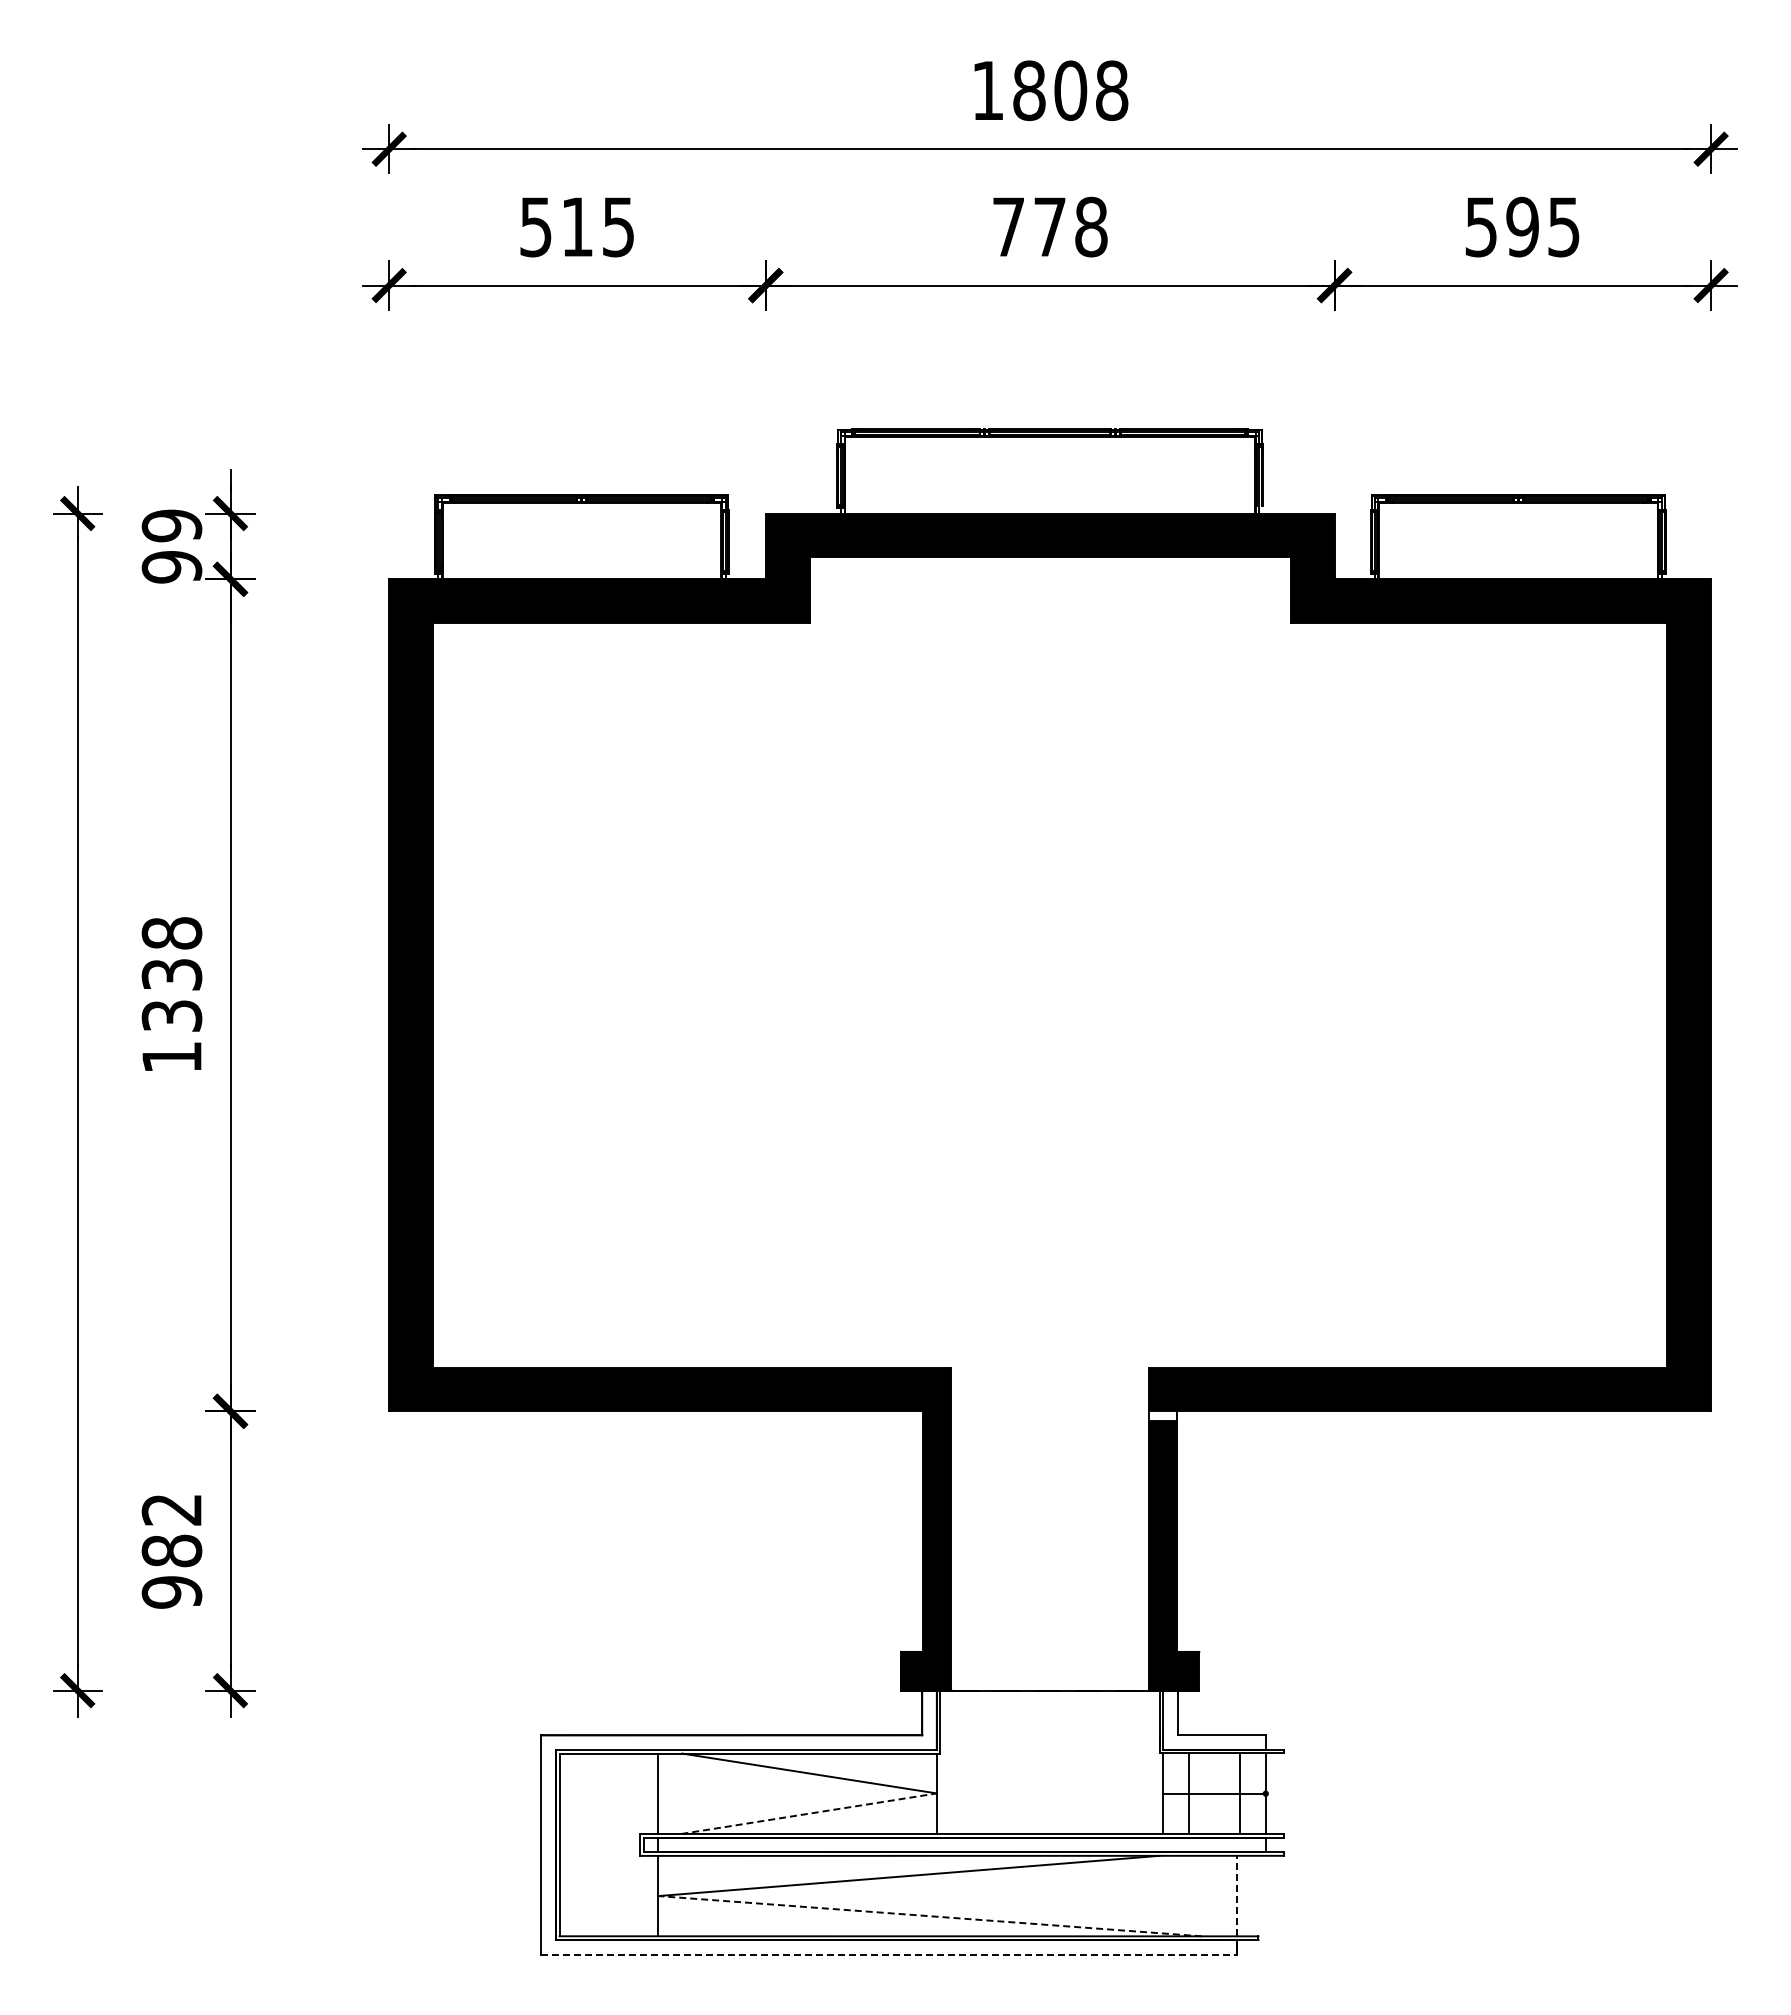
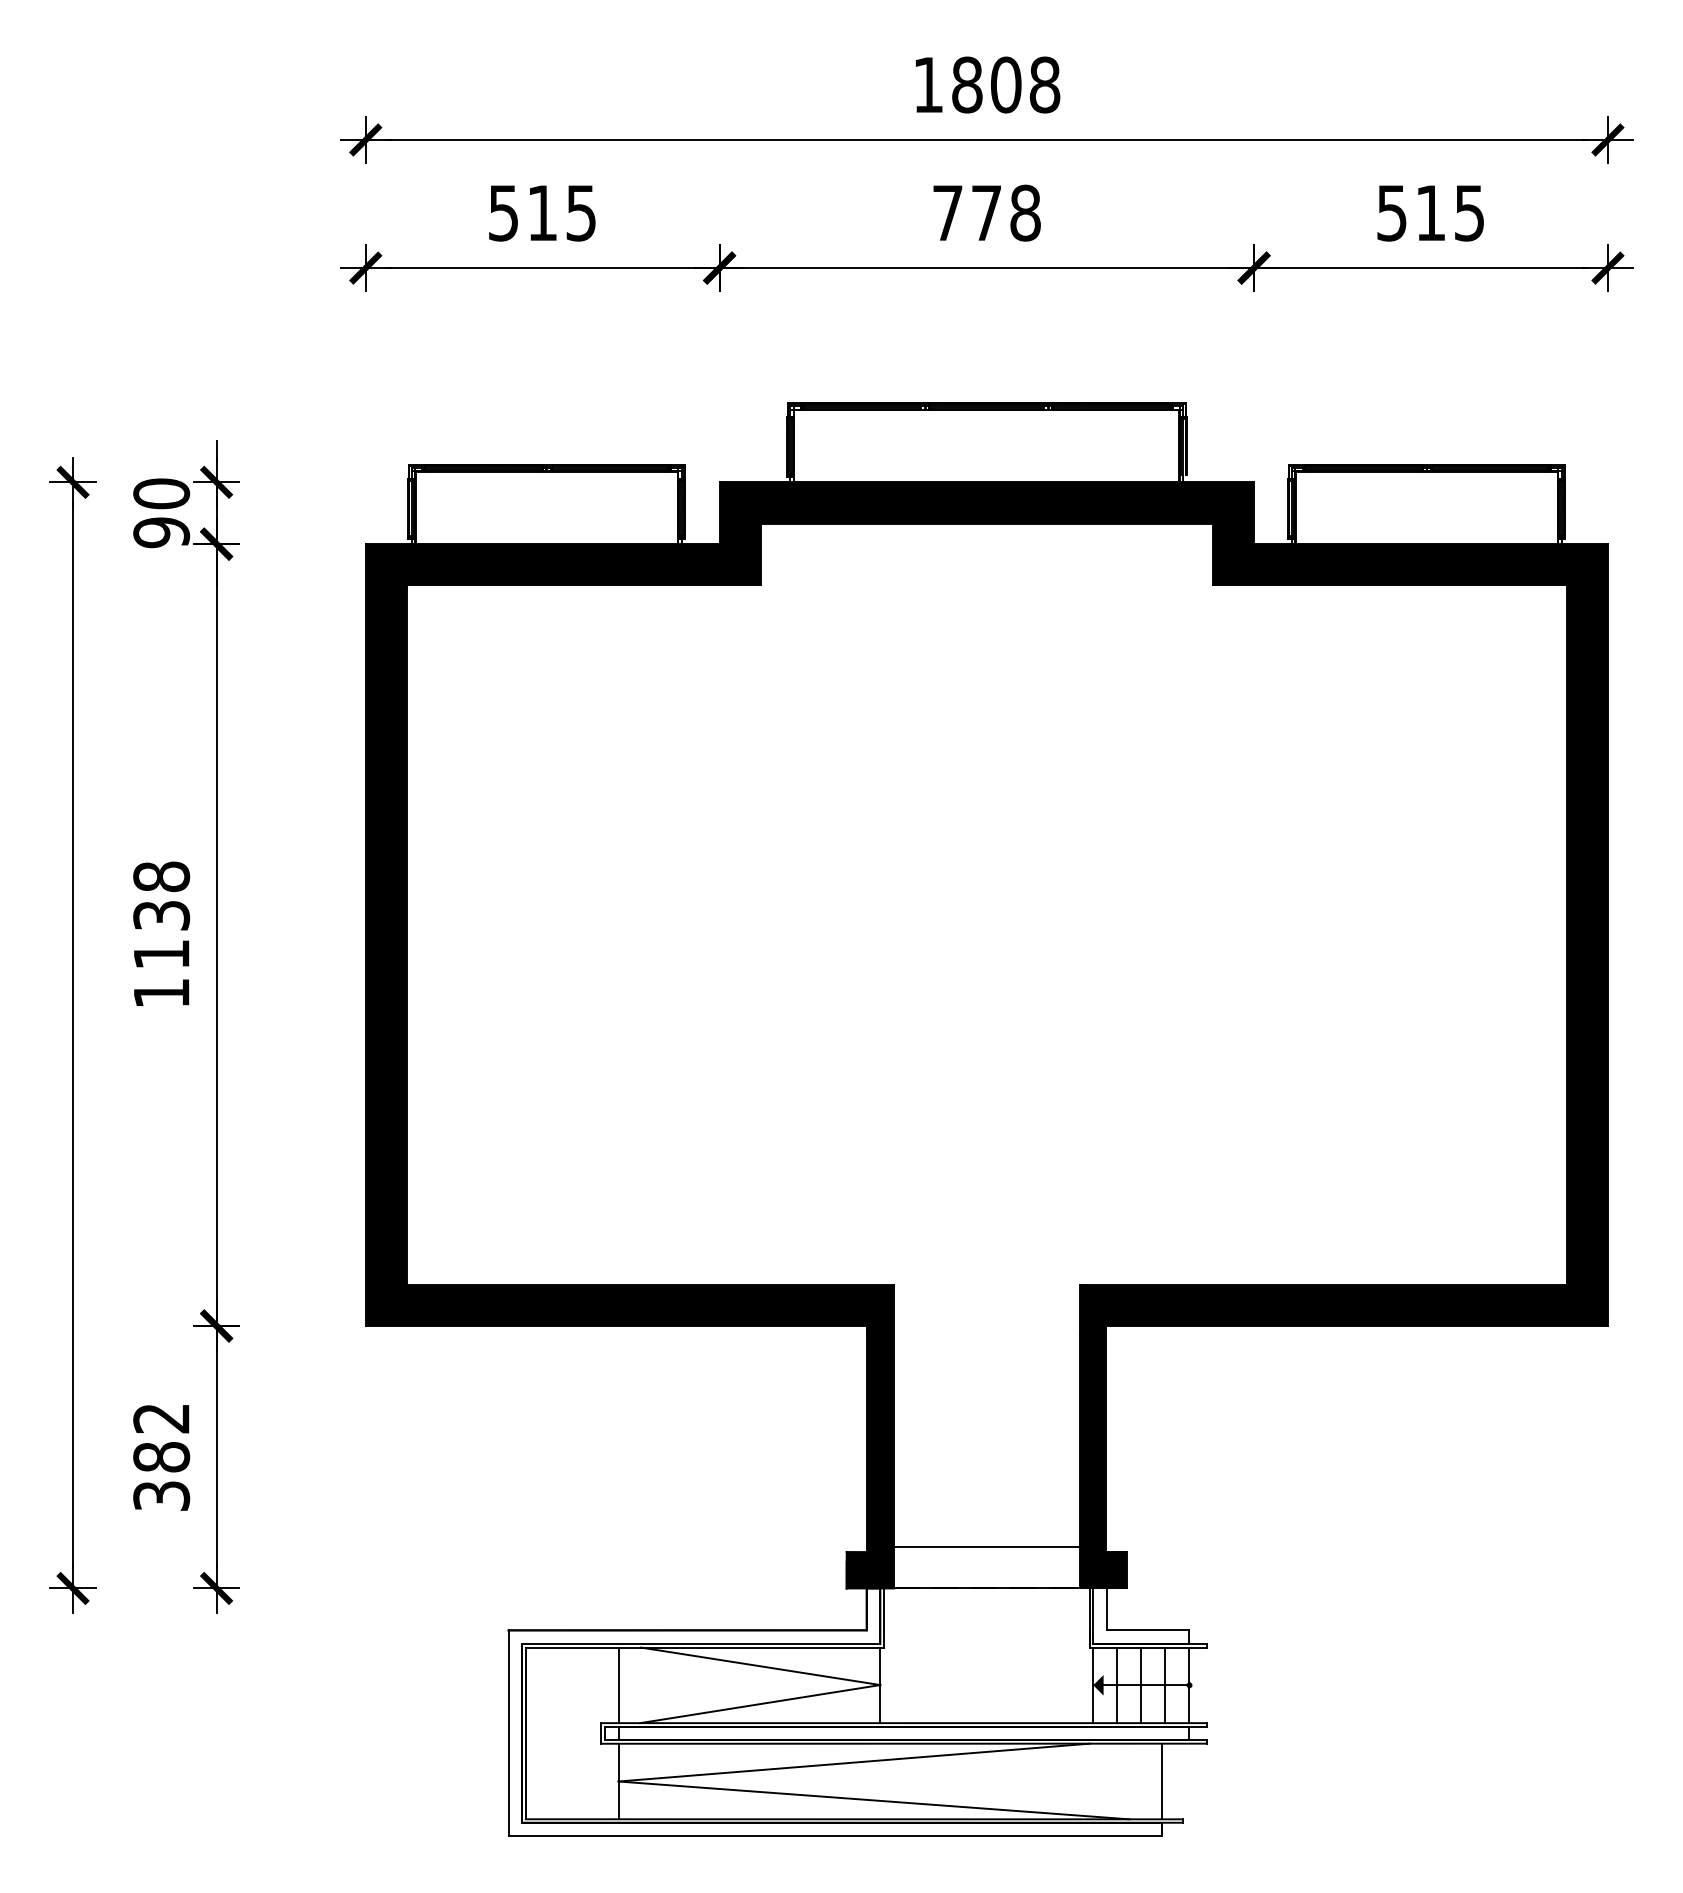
text: (1522, 226) -> (1430, 212), 595 -> 515
text: (171, 525) -> (161, 493), 99 -> 90
text: (171, 1015) -> (161, 954), 1338 -> 1138
fill: (1162, 1415) -> (1092, 1329), added
text: (171, 1592) -> (161, 1496), 982 -> 382
line: (1049, 1646) -> (986, 1546), added
fill: (1168, 1793) -> (1098, 1685), added
line: (1214, 1793) -> (1141, 1685), added
line: (809, 1813) -> (760, 1703), dashed -> solid
line: (1236, 1895) -> (1161, 1780), dashed -> solid
line: (930, 1916) -> (874, 1800), dashed -> solid
line: (888, 1954) -> (834, 1836), dashed -> solid

